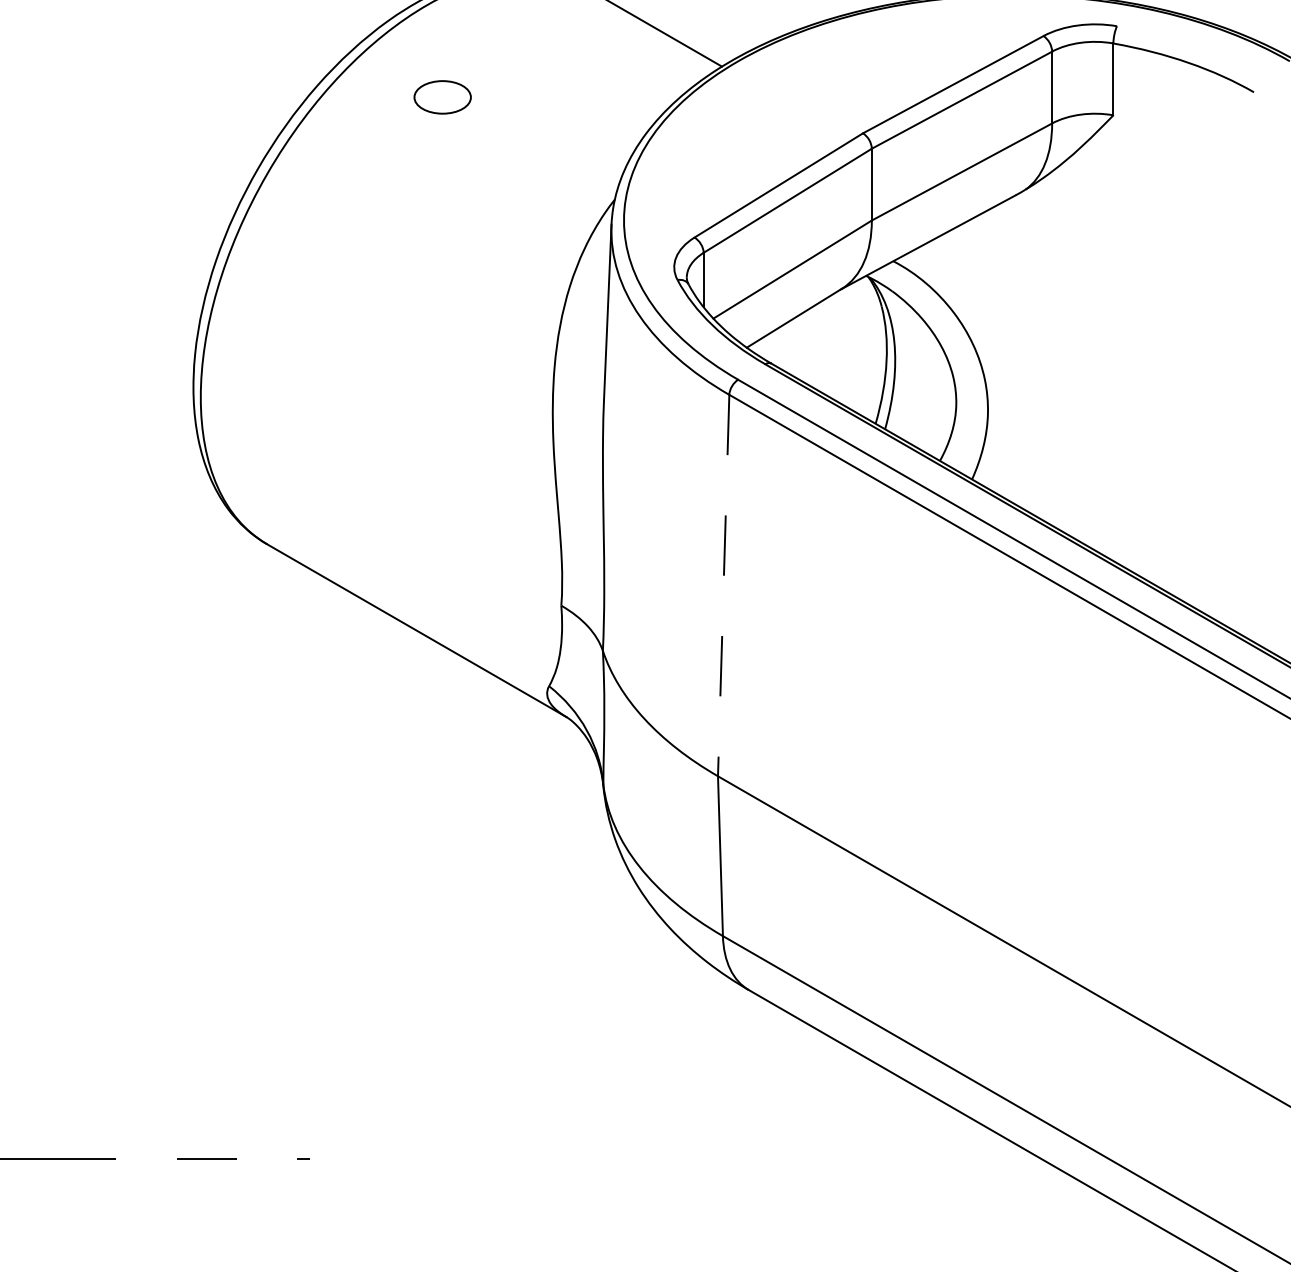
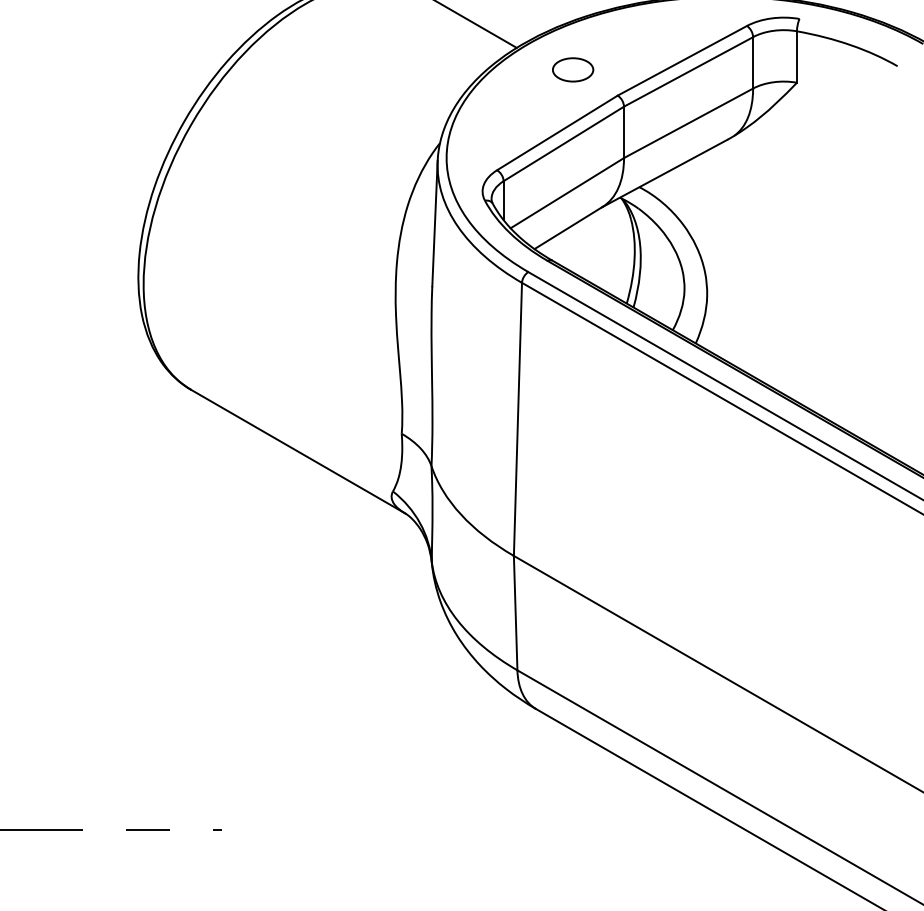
part: (442, 97) -> (572, 69), moved
line: (723, 585) -> (517, 419), dashed -> solid

